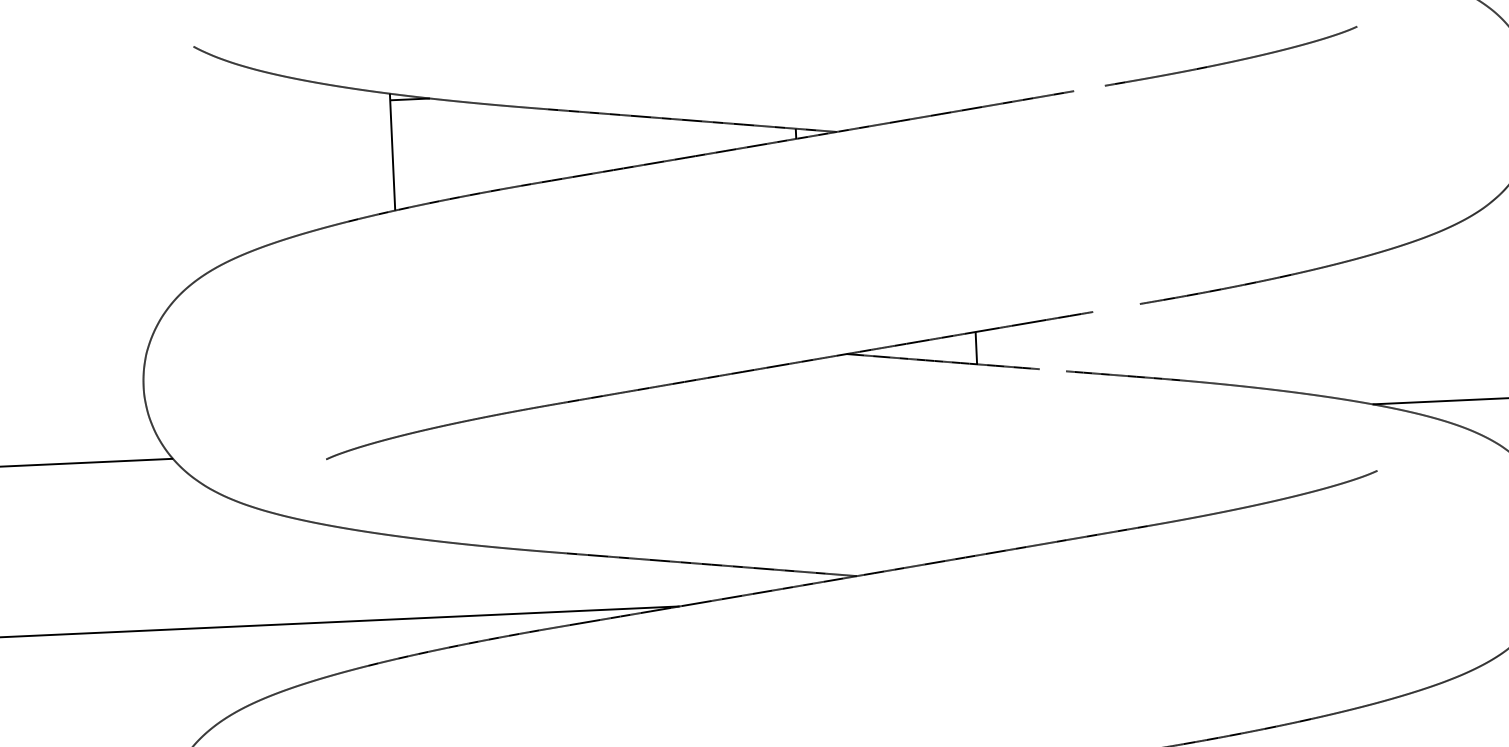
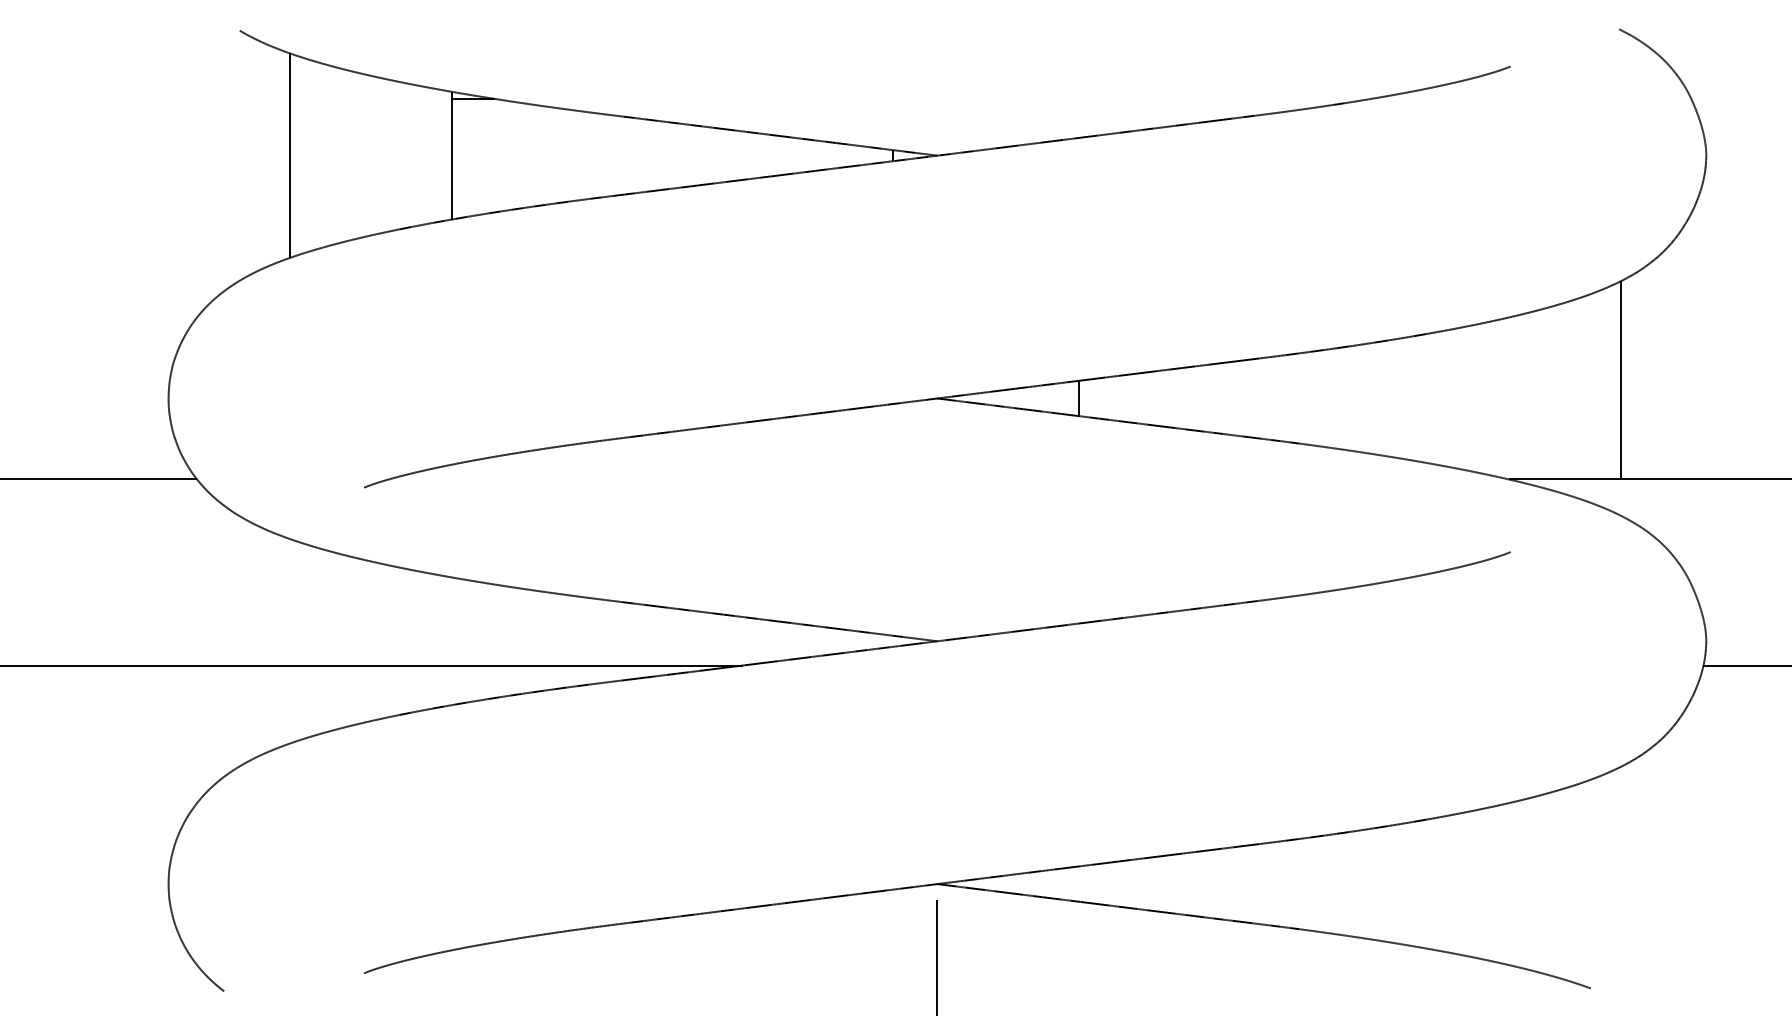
line: (1089, 88) -> (1215, 120), added
line: (244, 158) -> (289, 155), added
line: (1116, 307) -> (1233, 361), added
line: (1471, 309) -> (1621, 380), added
line: (1052, 370) -> (1161, 426), added

